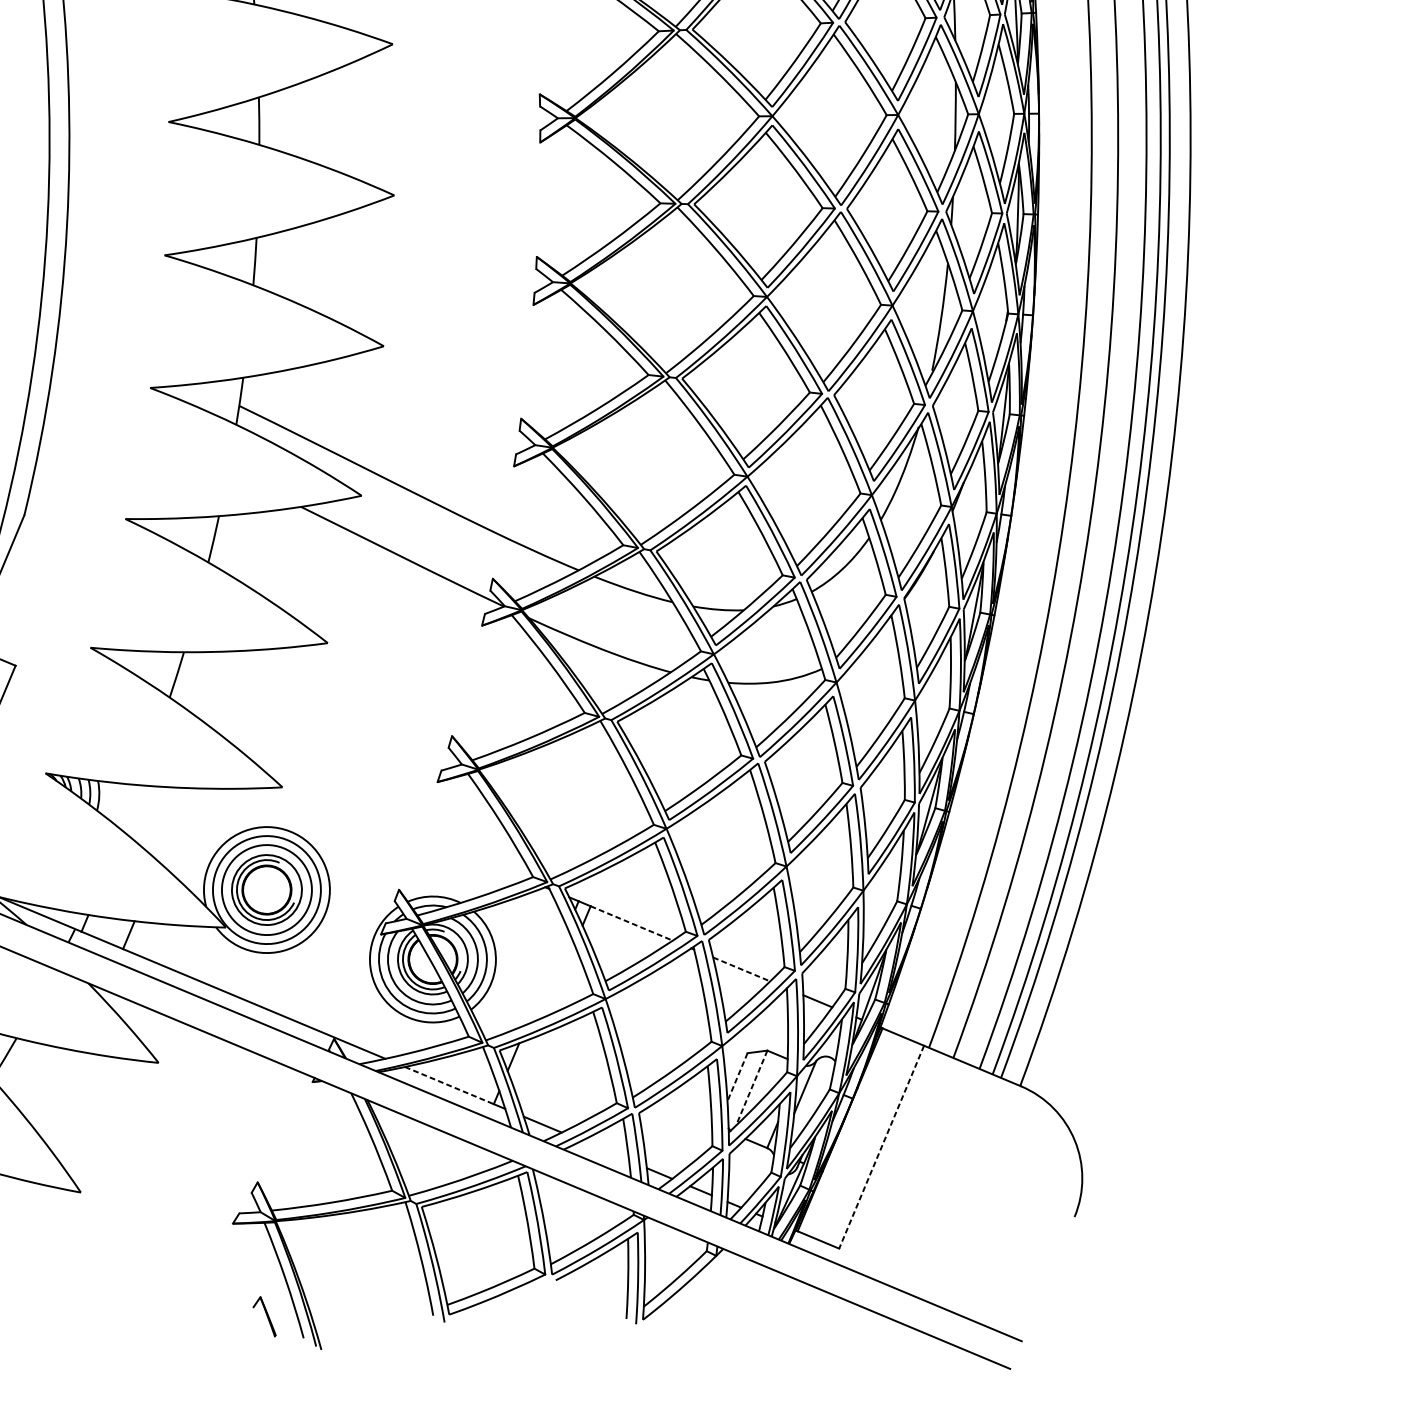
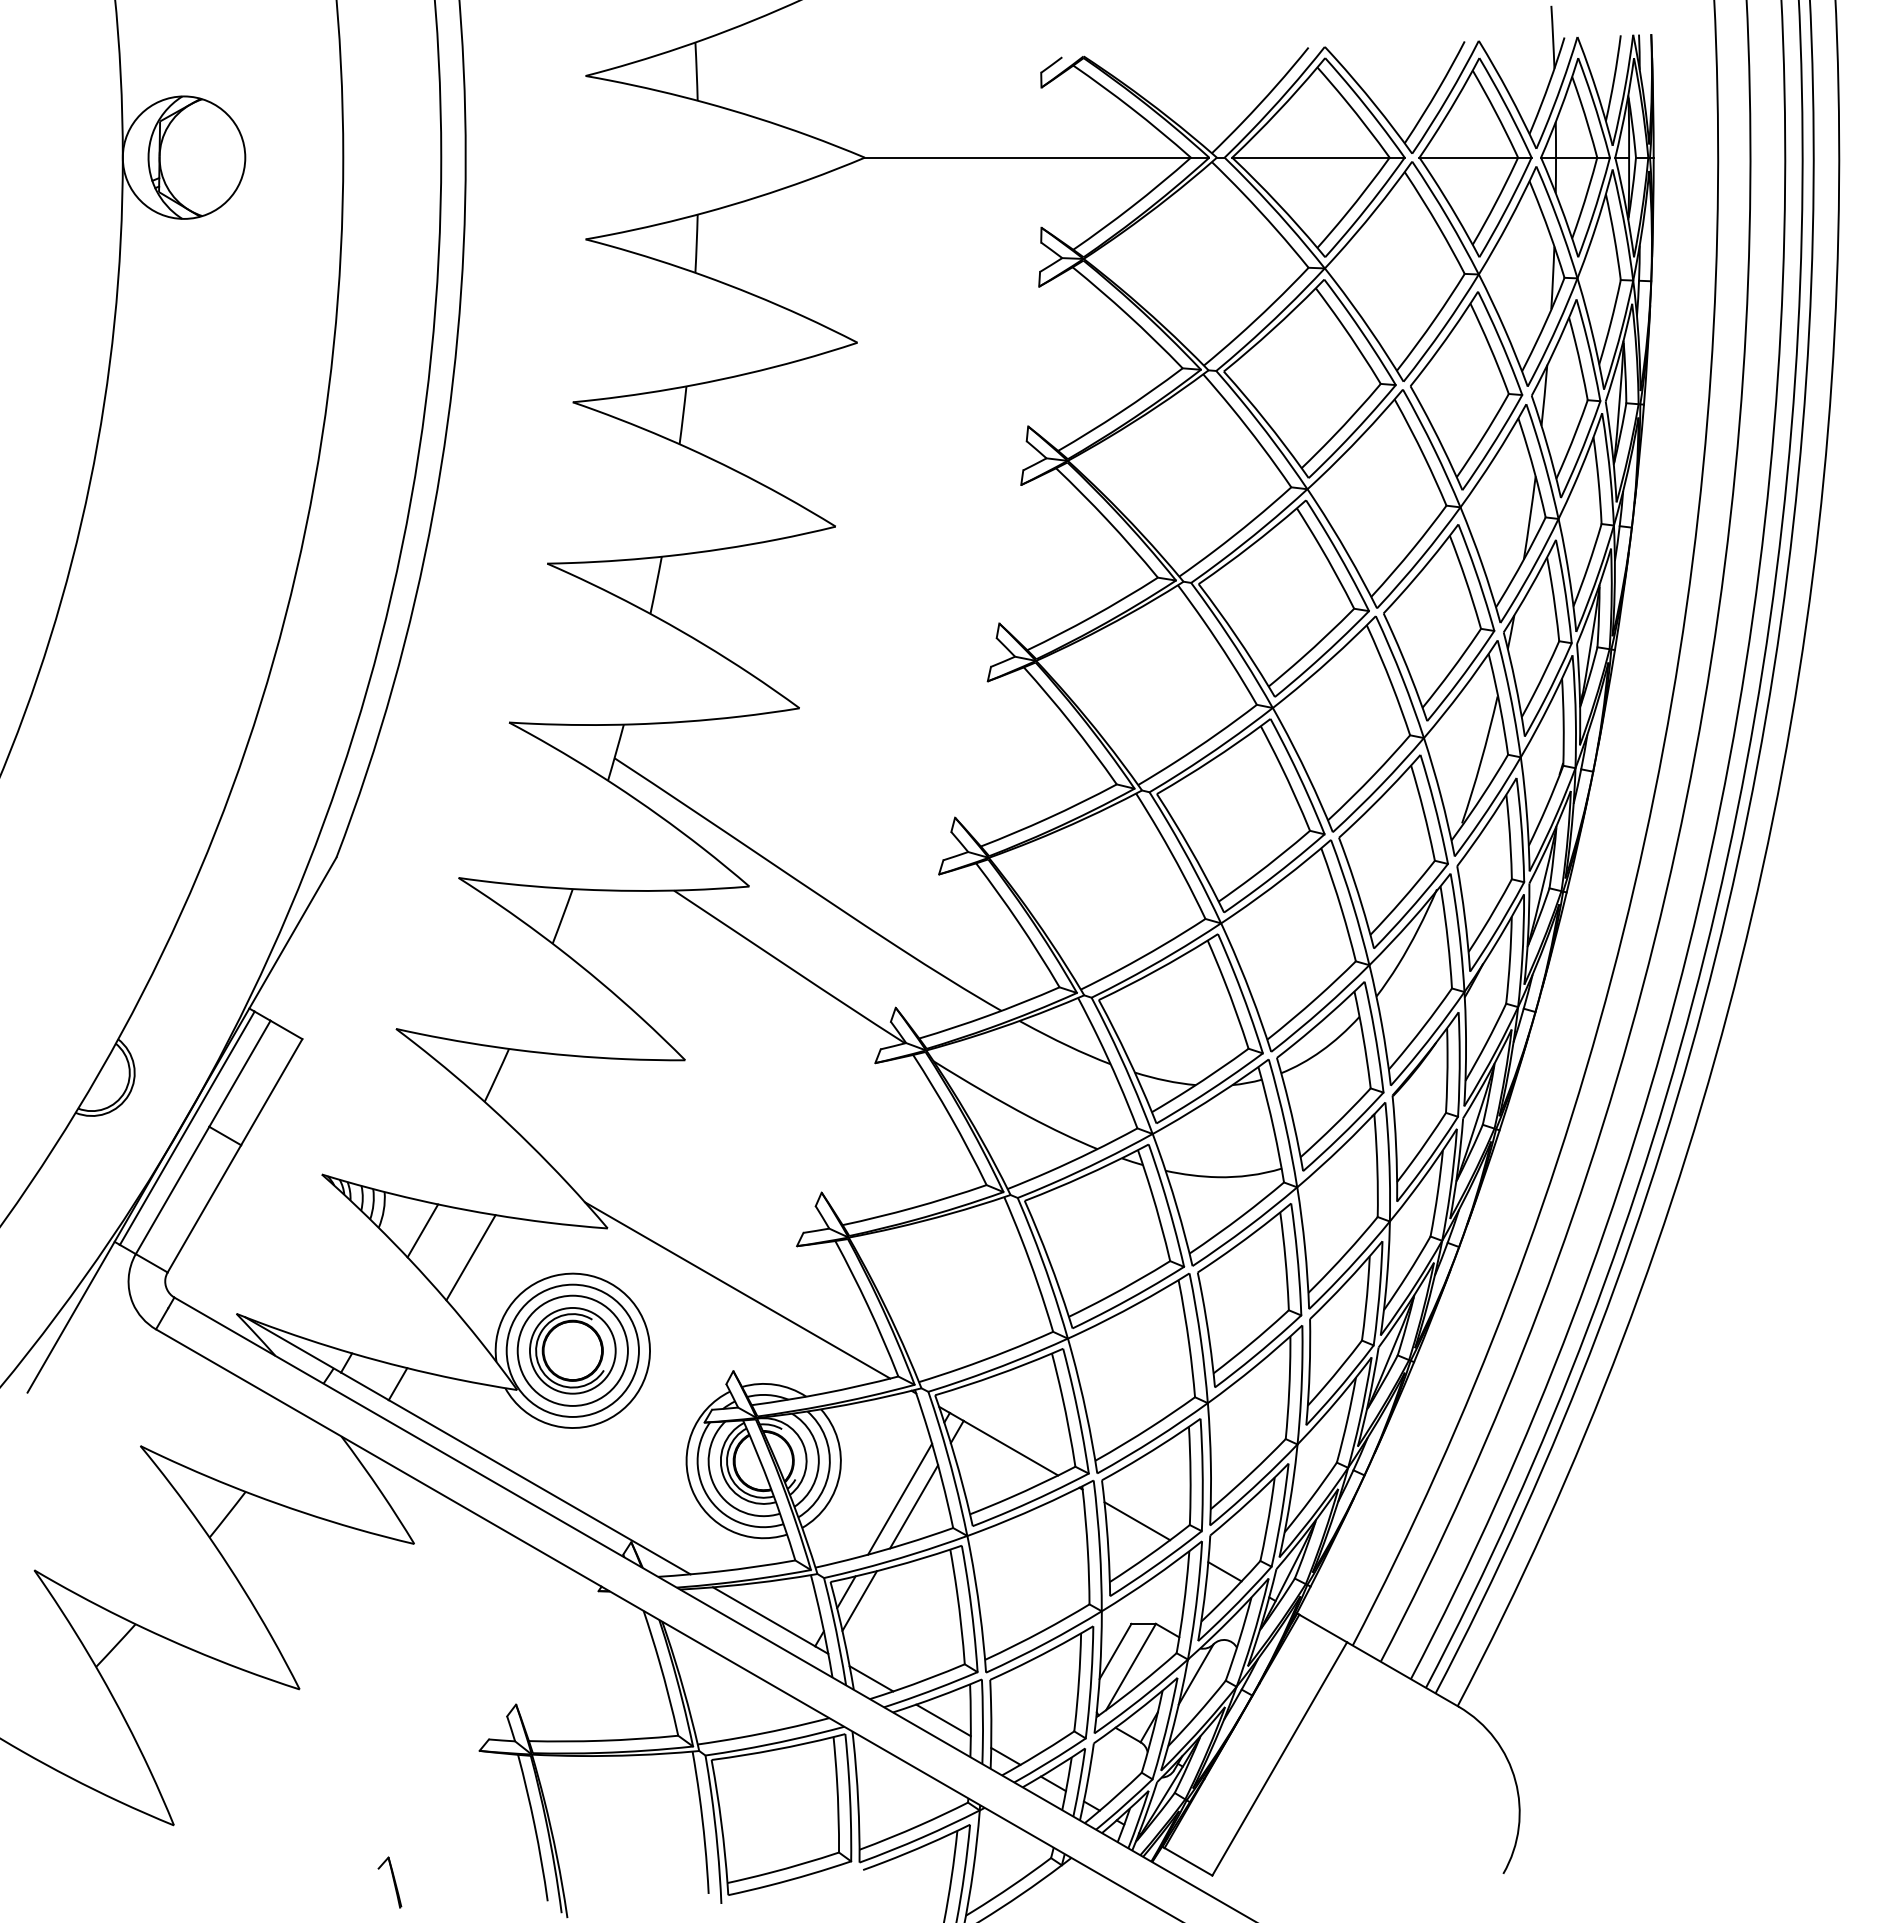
line: (132, 808) -> (422, 1230), added
line: (394, 824) -> (737, 1290), added
line: (174, 825) -> (470, 1257), added
line: (631, 923) -> (1010, 1448), dashed -> solid
line: (741, 969) -> (1137, 1521), dashed -> solid
line: (547, 975) -> (900, 1498), added
line: (559, 980) -> (914, 1506), added
line: (524, 1062) -> (859, 1600), added
line: (737, 1077) -> (1115, 1651), dashed -> solid
line: (449, 1085) -> (764, 1616), dashed -> solid
line: (752, 1088) -> (1131, 1667), dashed -> solid
line: (881, 1146) -> (1279, 1758), dashed -> solid
line: (605, 1150) -> (943, 1720), added
part: (263, 1317) -> (389, 1882), moved

